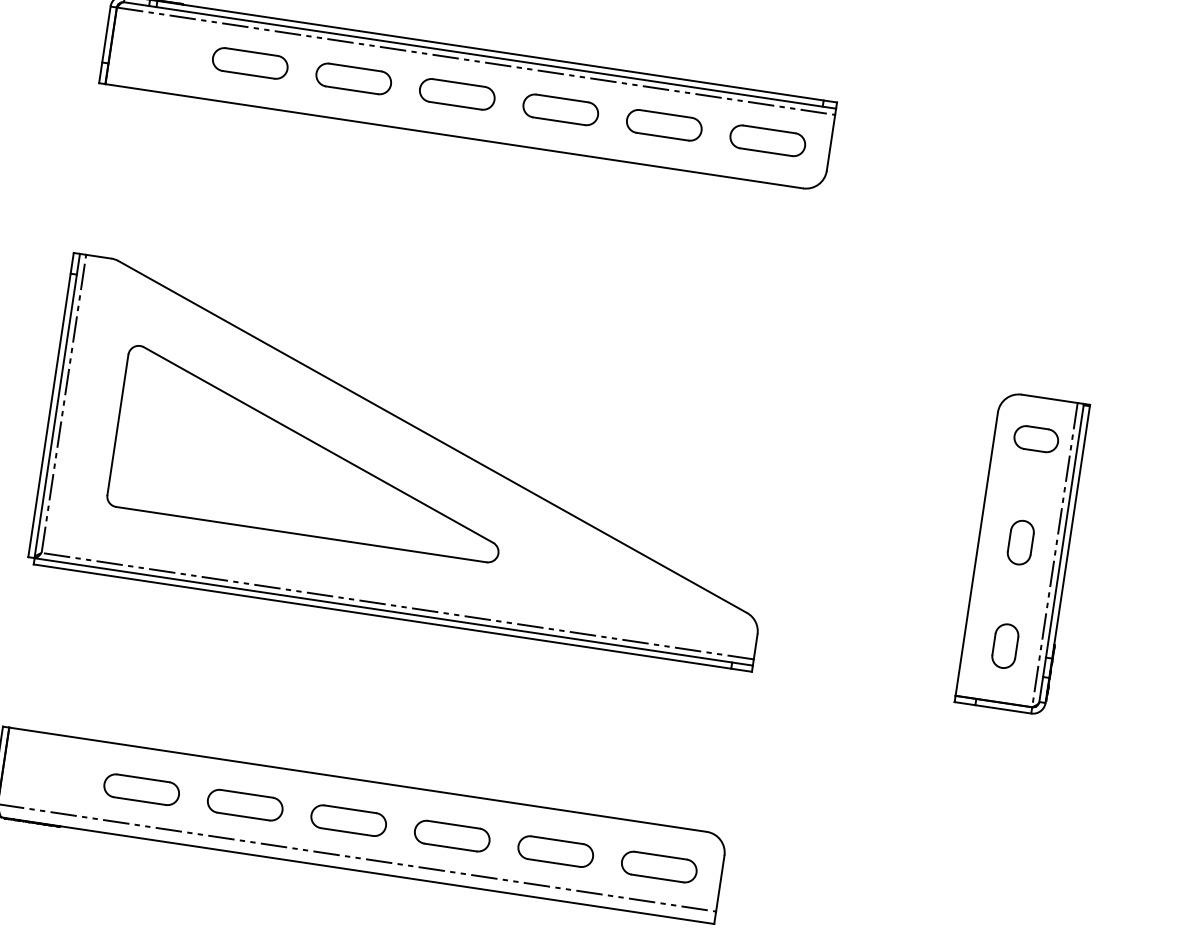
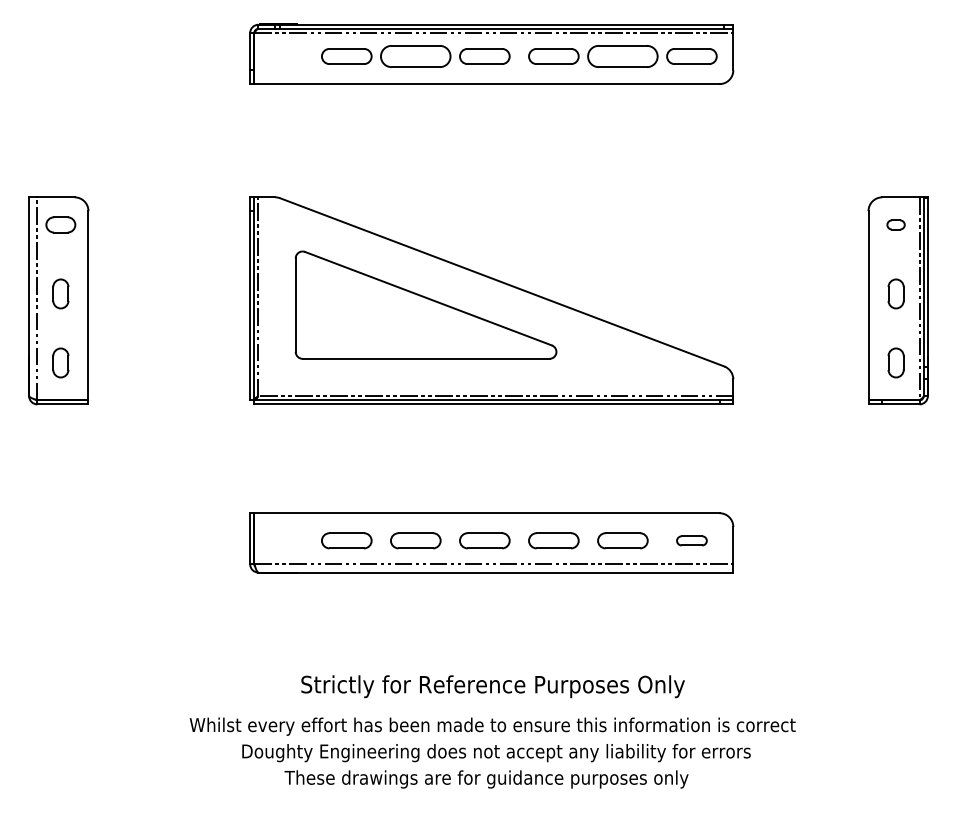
part: (353, 78) -> (415, 56), size x1.4
part: (663, 125) -> (622, 56), size x1.4
part: (1035, 438) -> (895, 224), size x0.6
part: (658, 866) -> (691, 540), size x0.6

